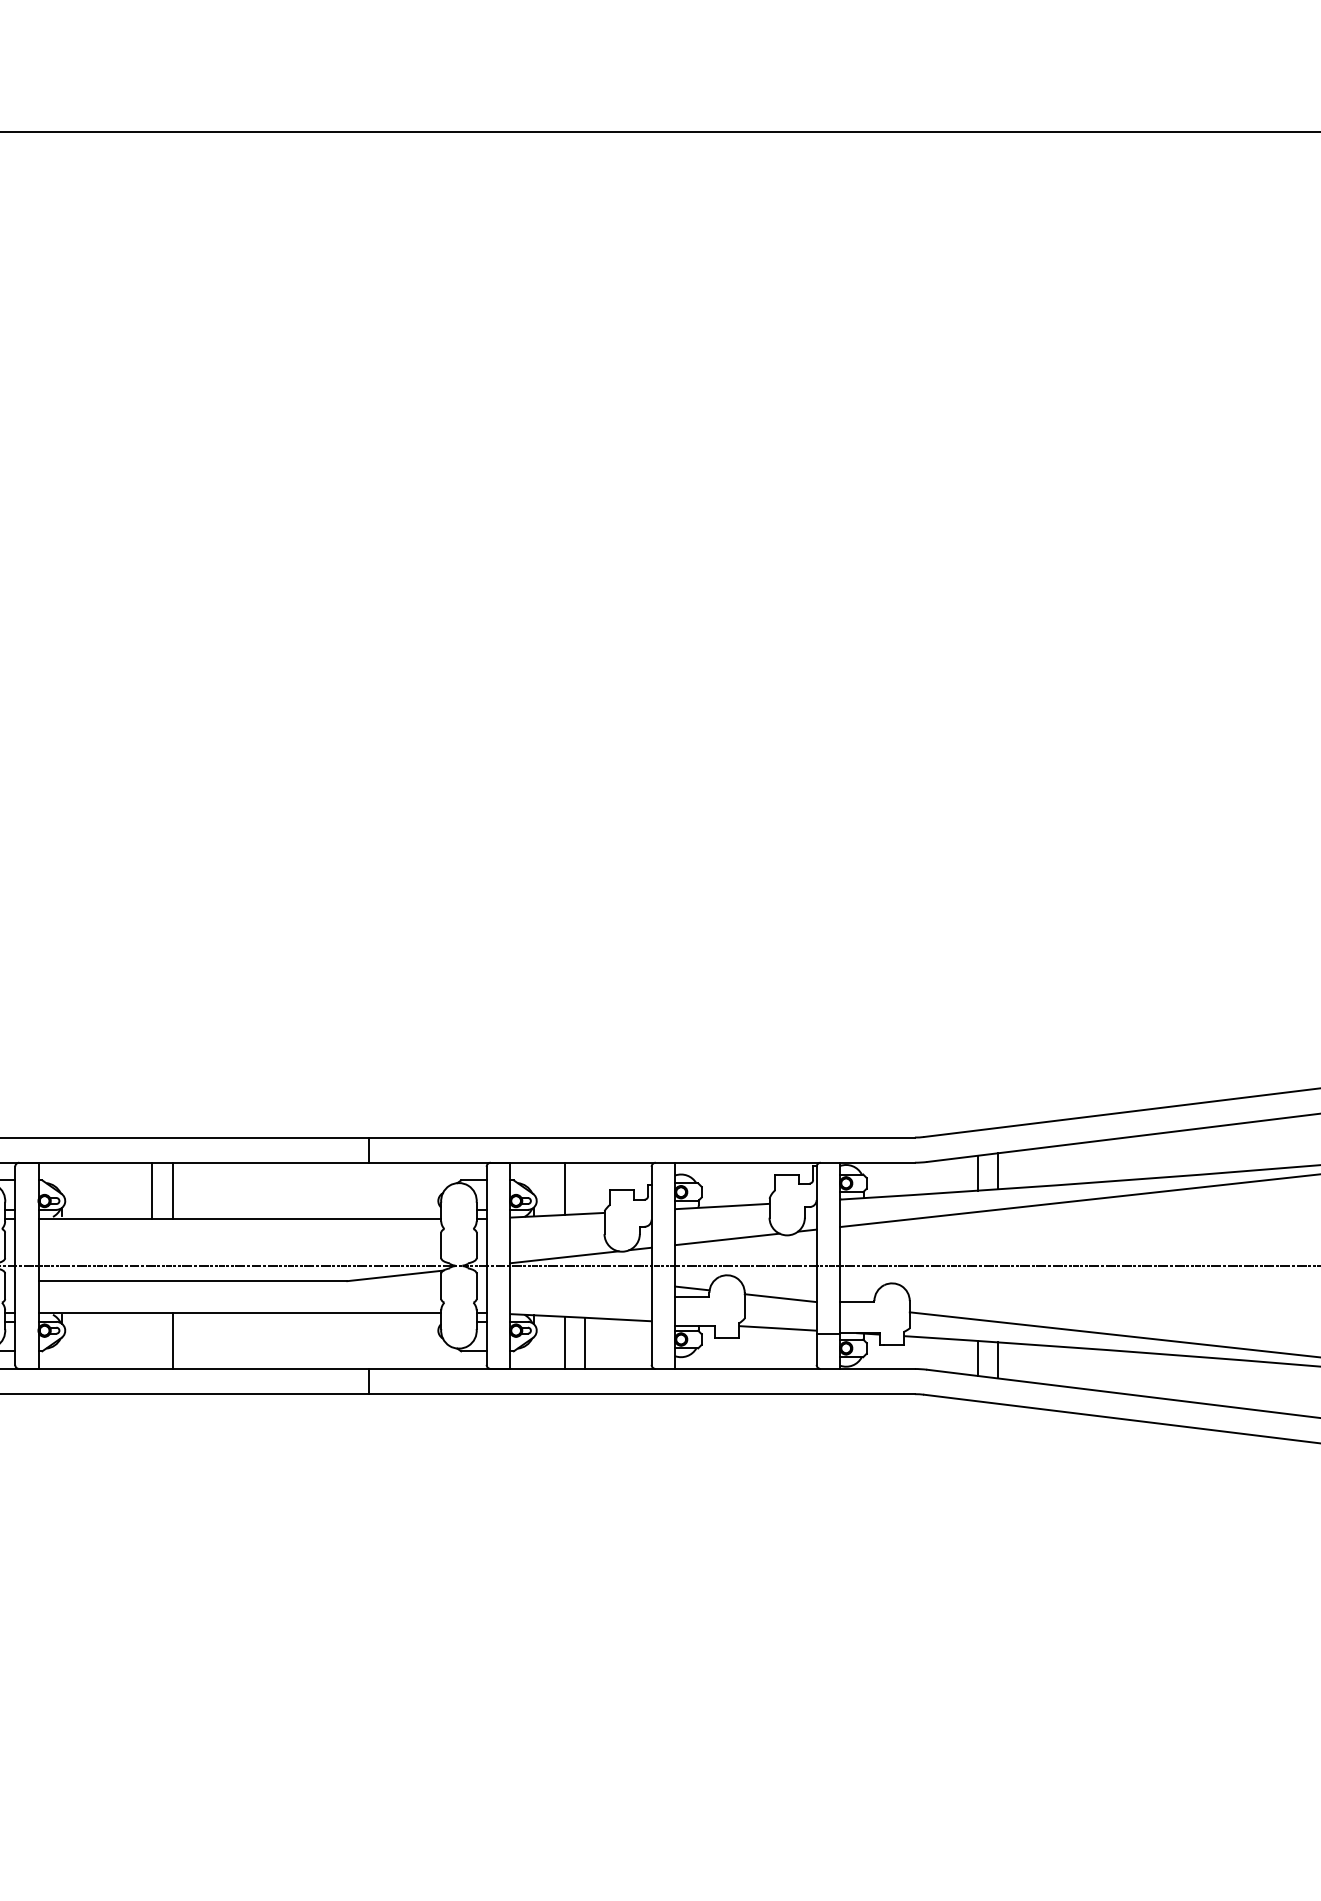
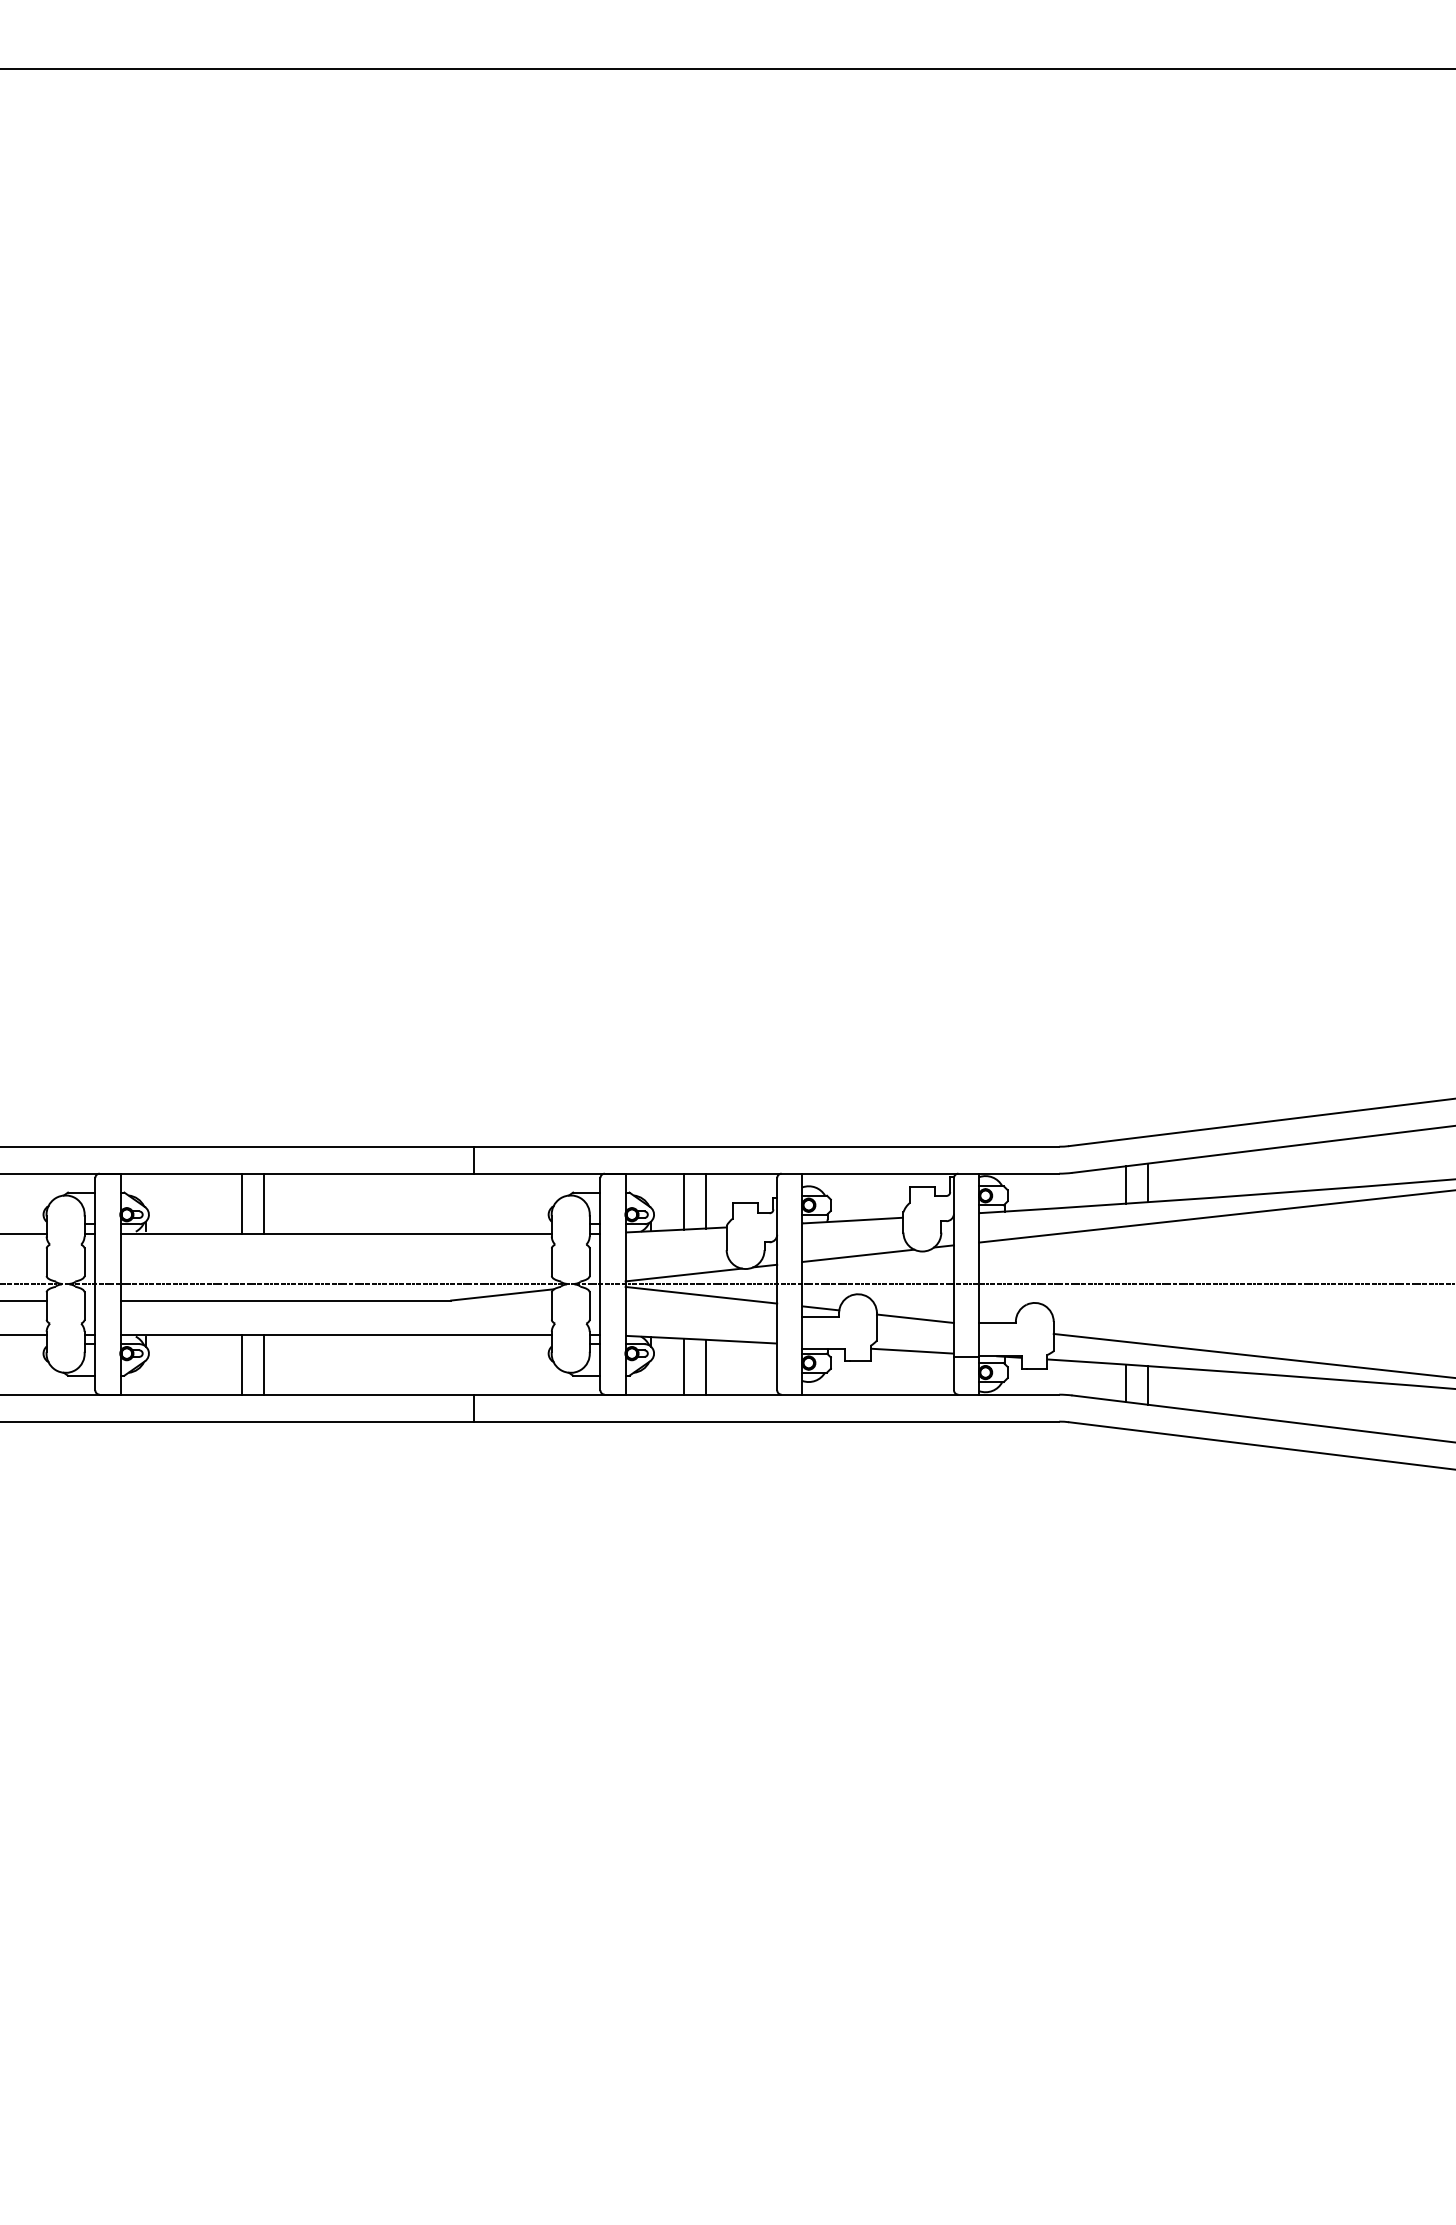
line: (584, 1187) -> (705, 1200), added
line: (581, 1275) -> (701, 1294), added
line: (152, 1340) -> (242, 1364), added

